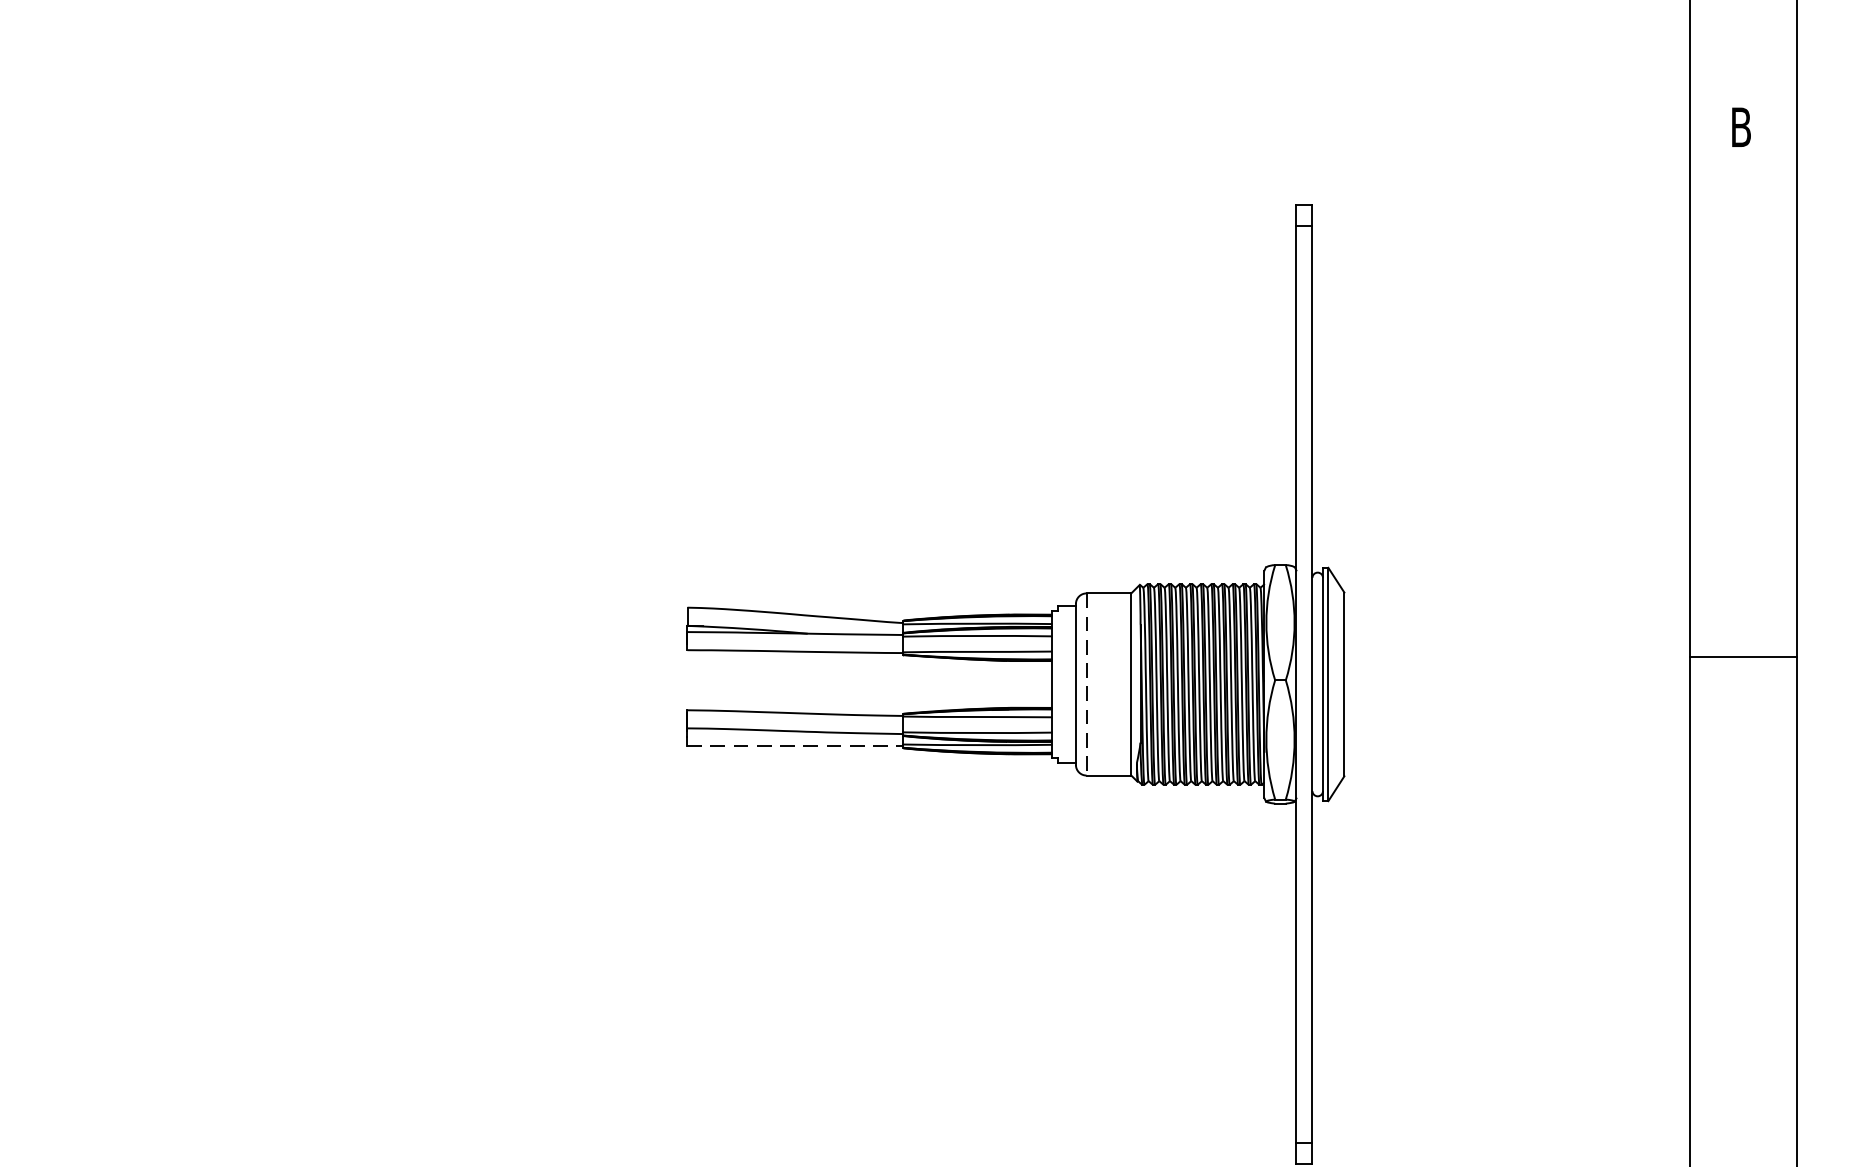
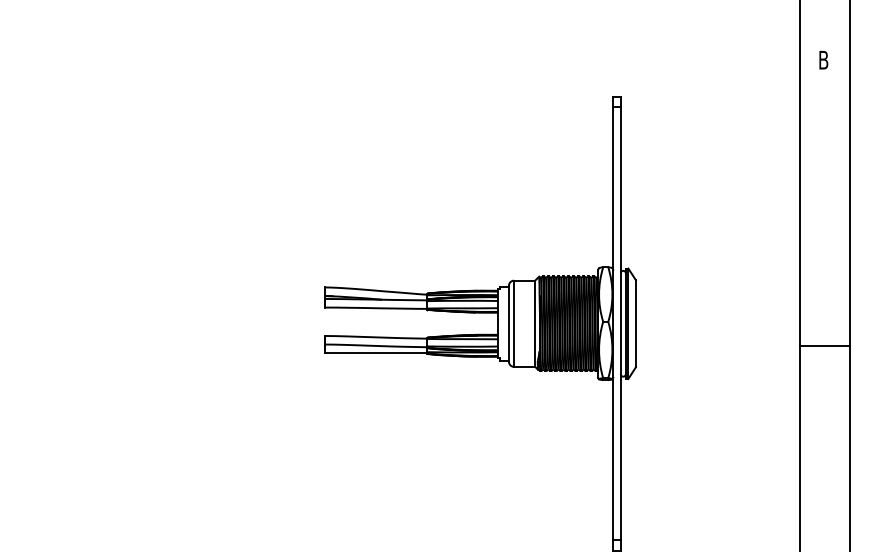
line: (1742, 656) -> (824, 345), moved
line: (1087, 686) -> (514, 324), dashed -> solid
line: (795, 747) -> (376, 353), dashed -> solid

